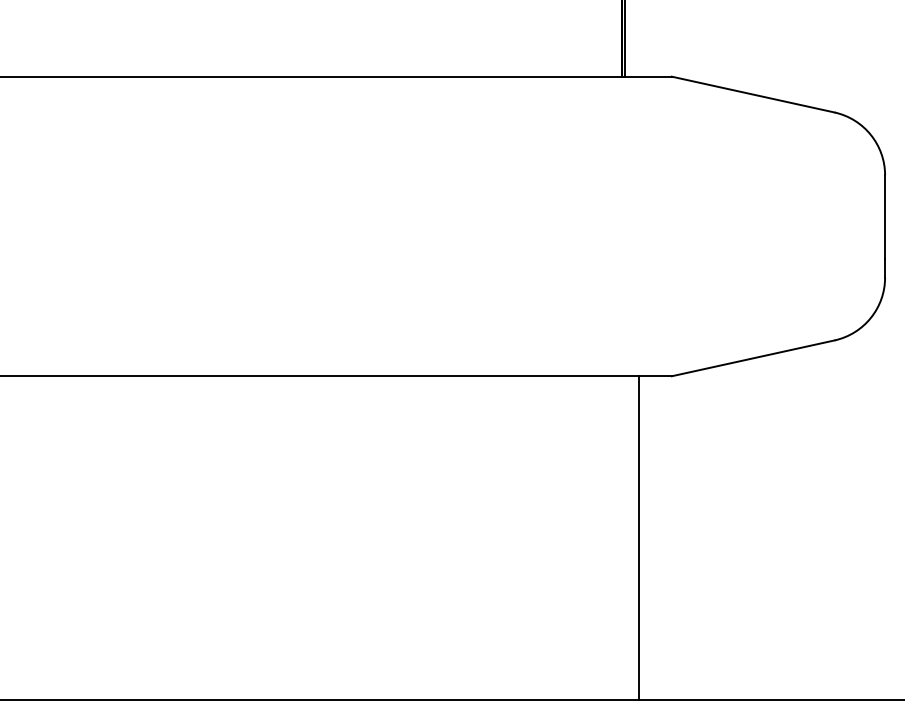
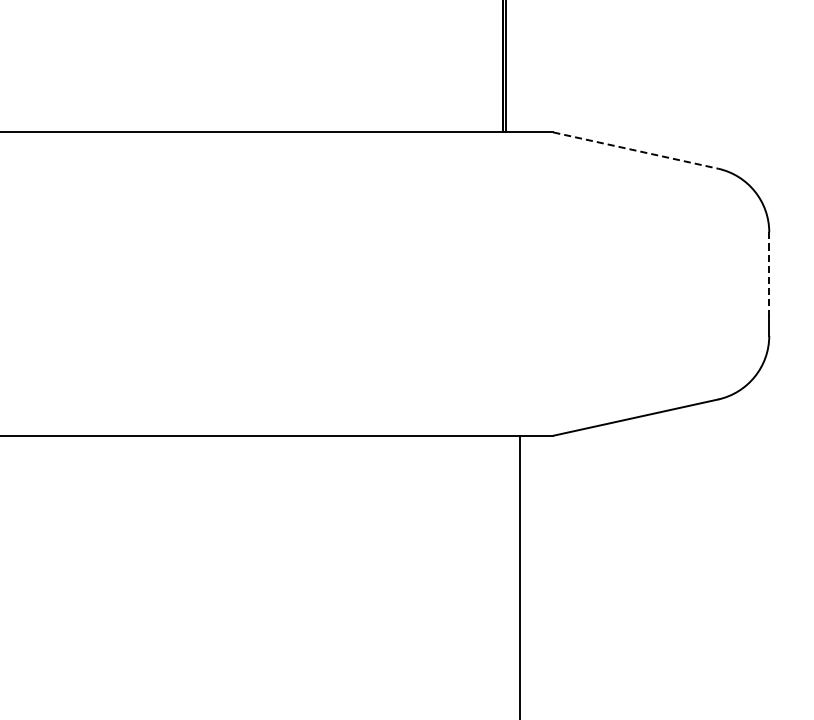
line: (753, 94) -> (635, 150), solid -> dashed
line: (885, 217) -> (769, 275), solid -> dashed

